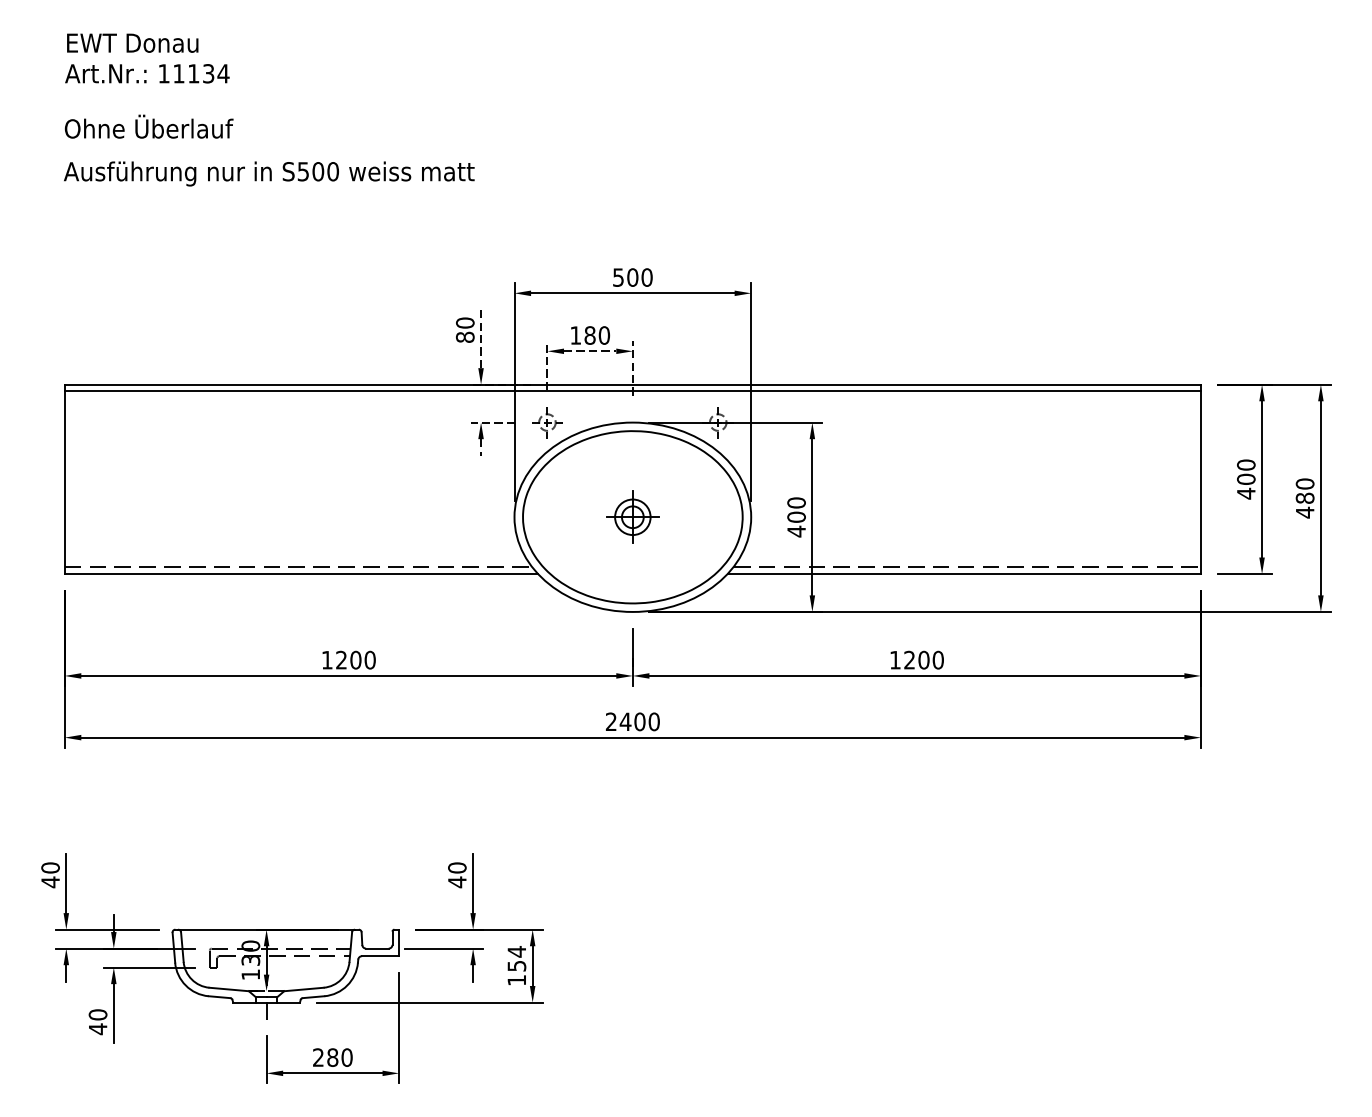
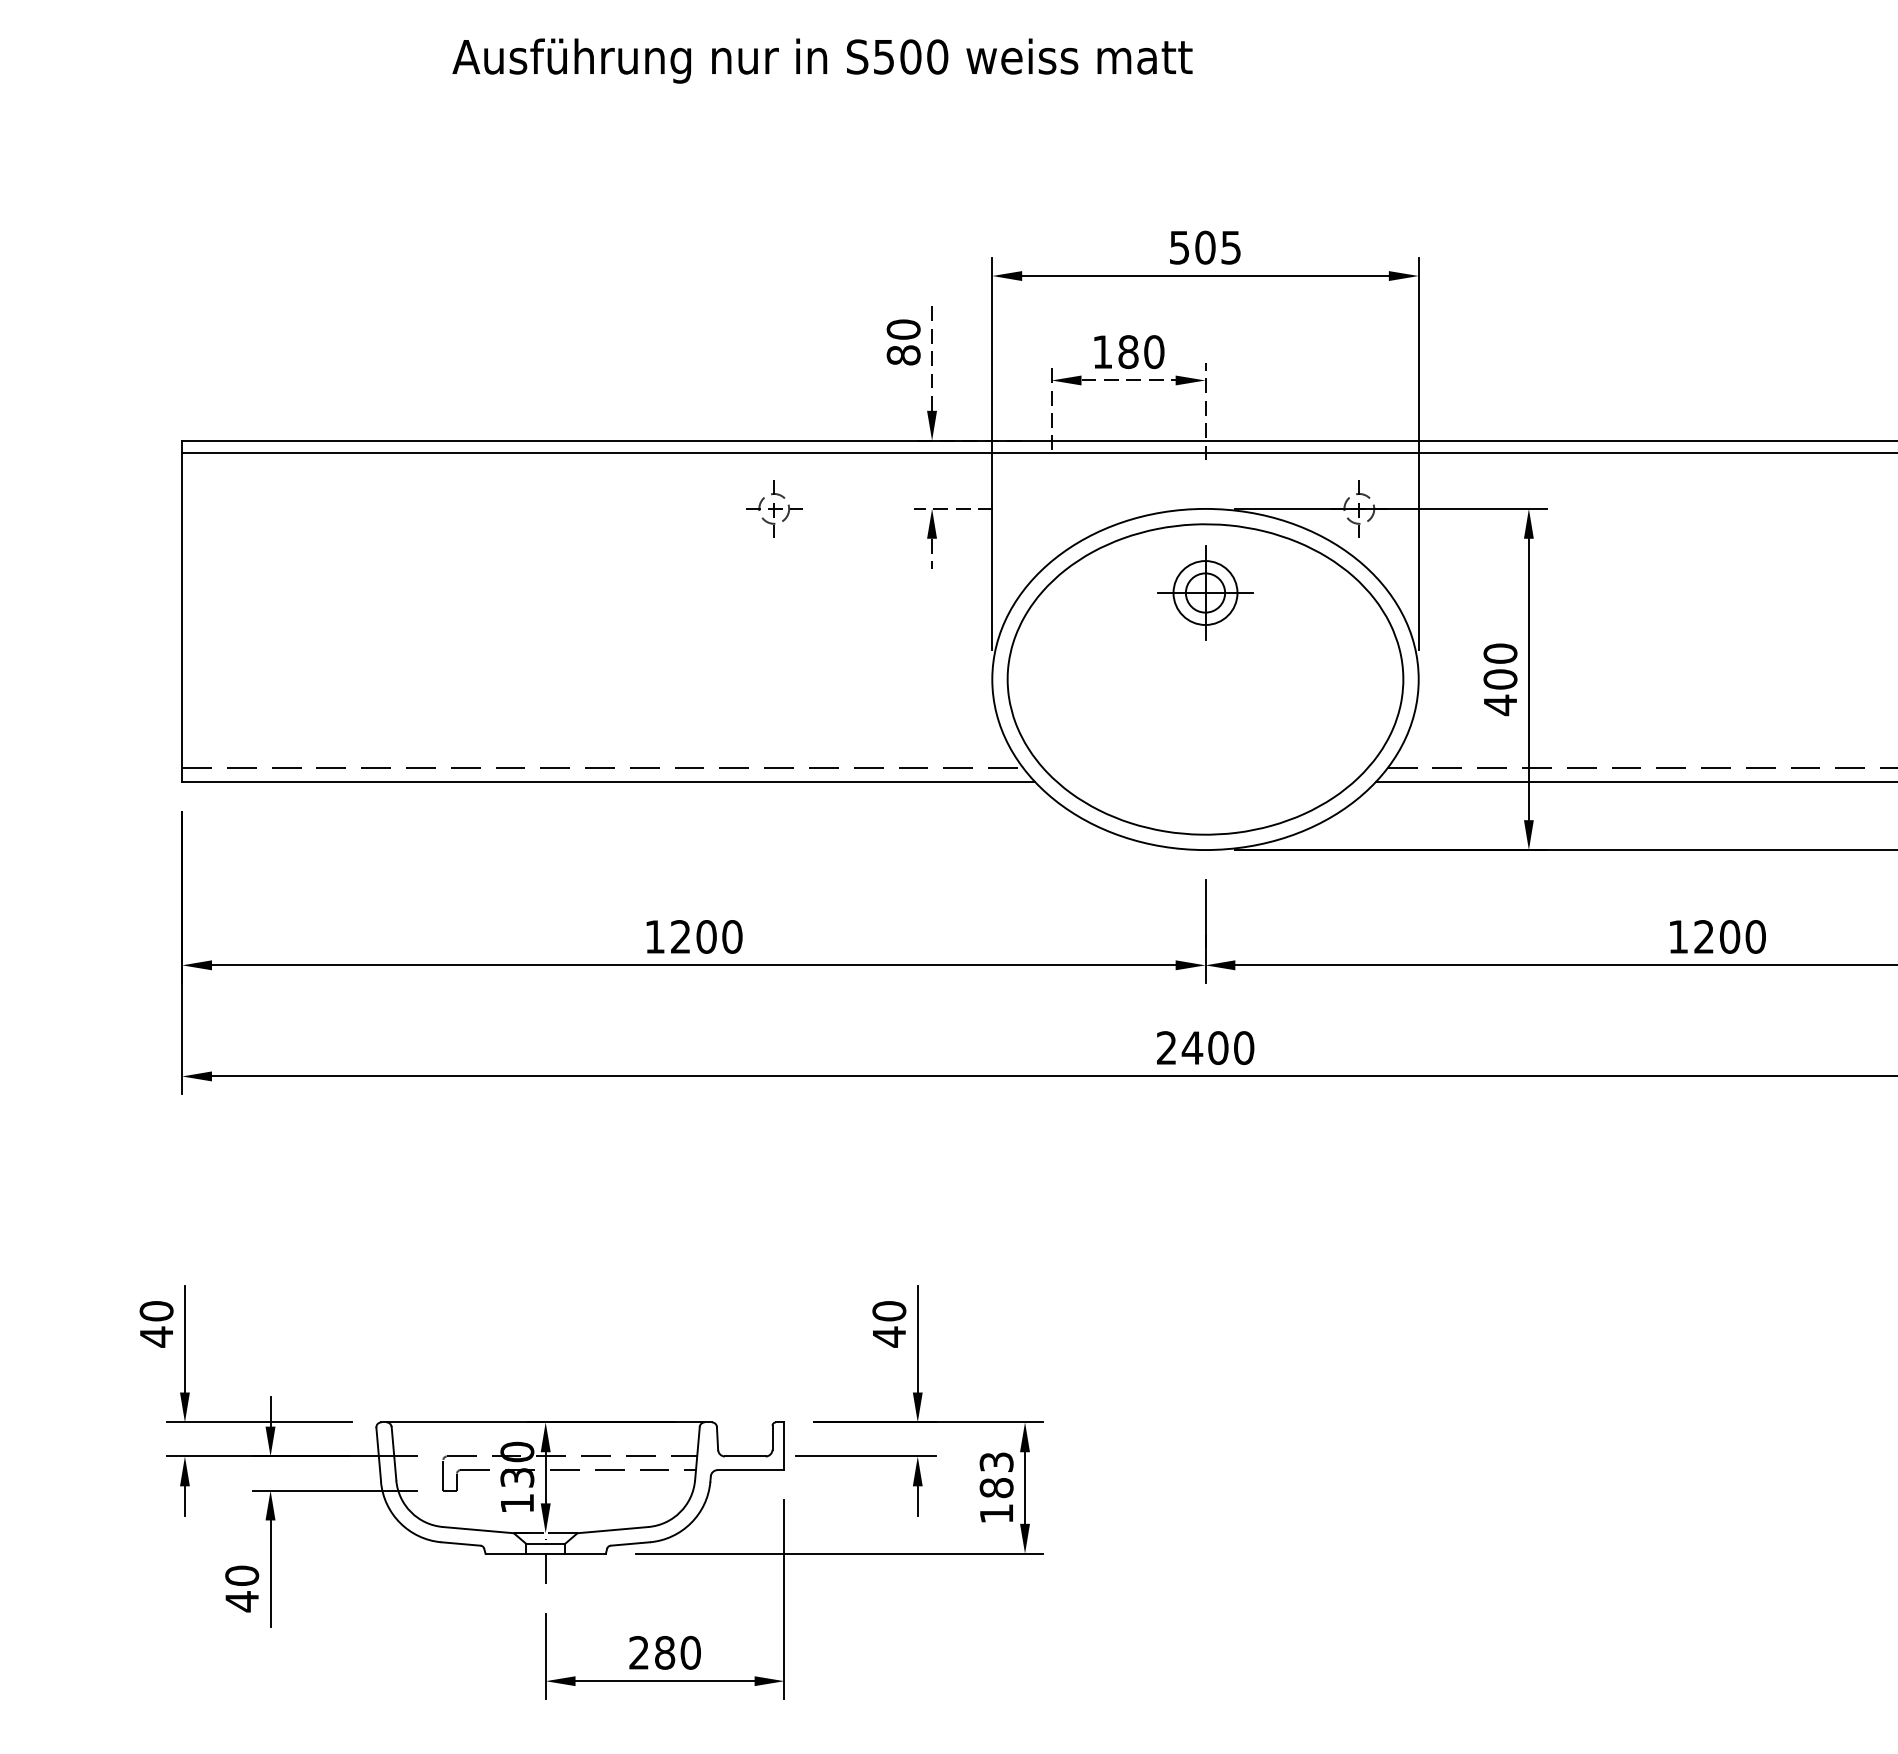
text: (269, 173) -> (822, 60), moved
text: (646, 277) -> (1230, 247), 500 -> 505
part: (547, 422) -> (774, 508), moved
part: (632, 516) -> (1204, 591), moved
text: (516, 958) -> (995, 1474), 154 -> 183

